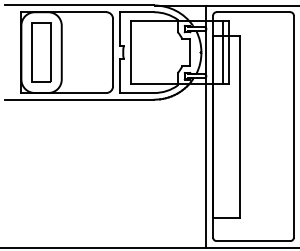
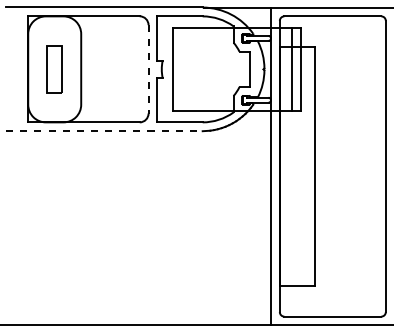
part: (41, 52) -> (54, 69), size x0.6
line: (113, 52) -> (148, 69), solid -> dashed
line: (79, 99) -> (104, 131), solid -> dashed

